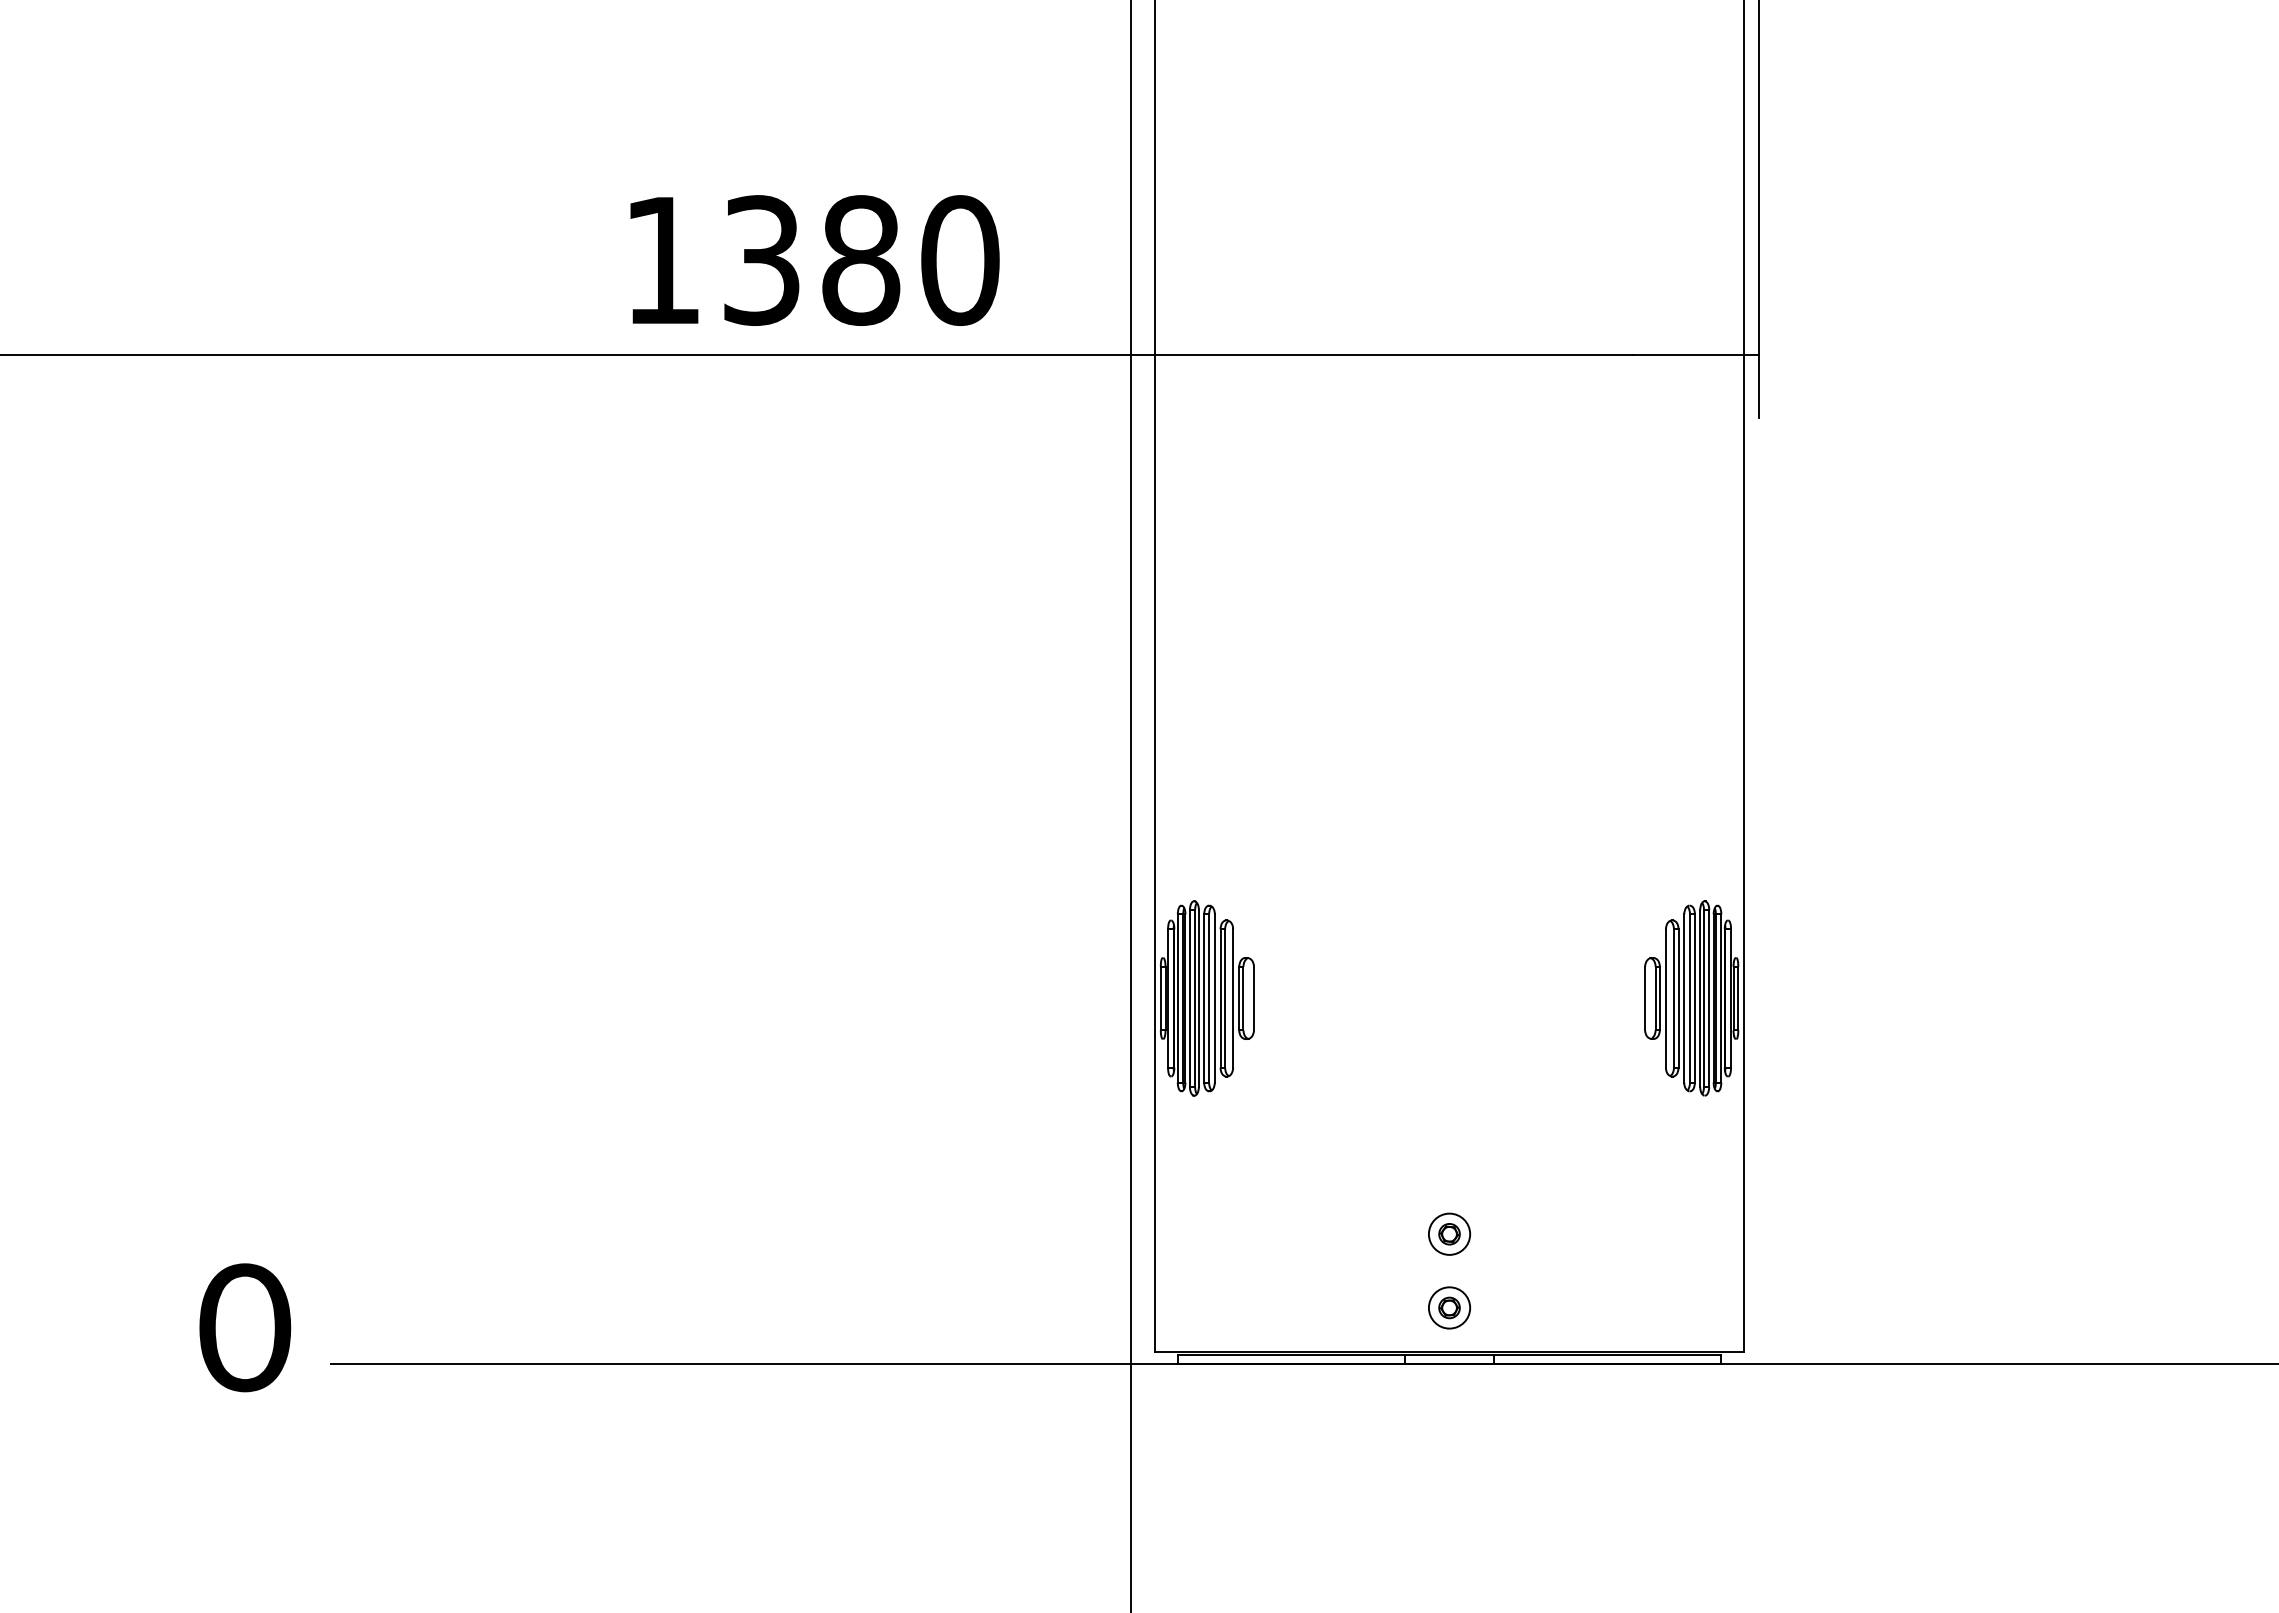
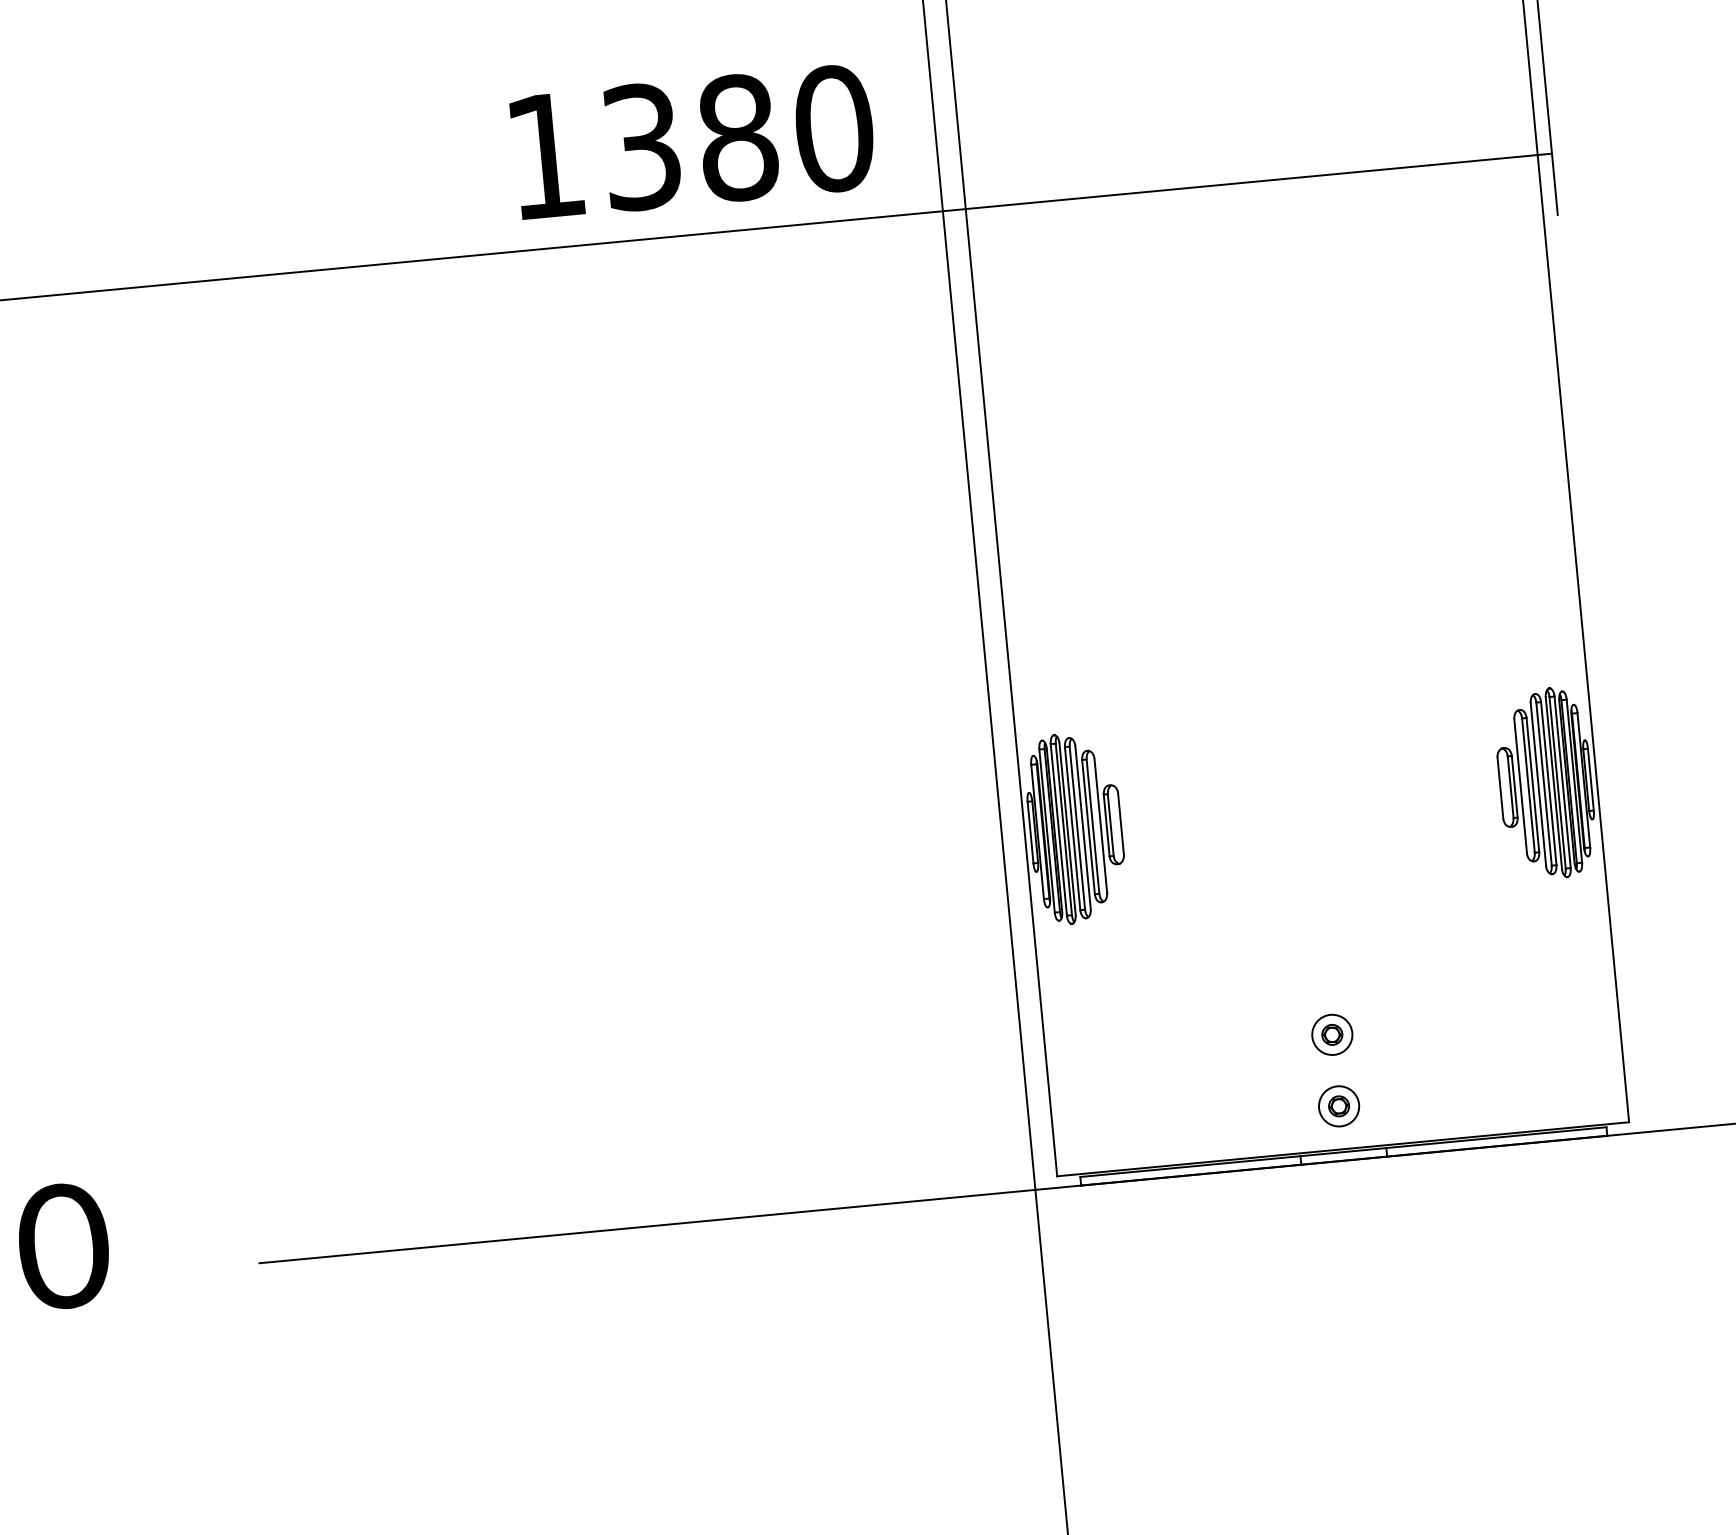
text: (814, 260) -> (692, 142), moved
text: (245, 1327) -> (64, 1246), moved

